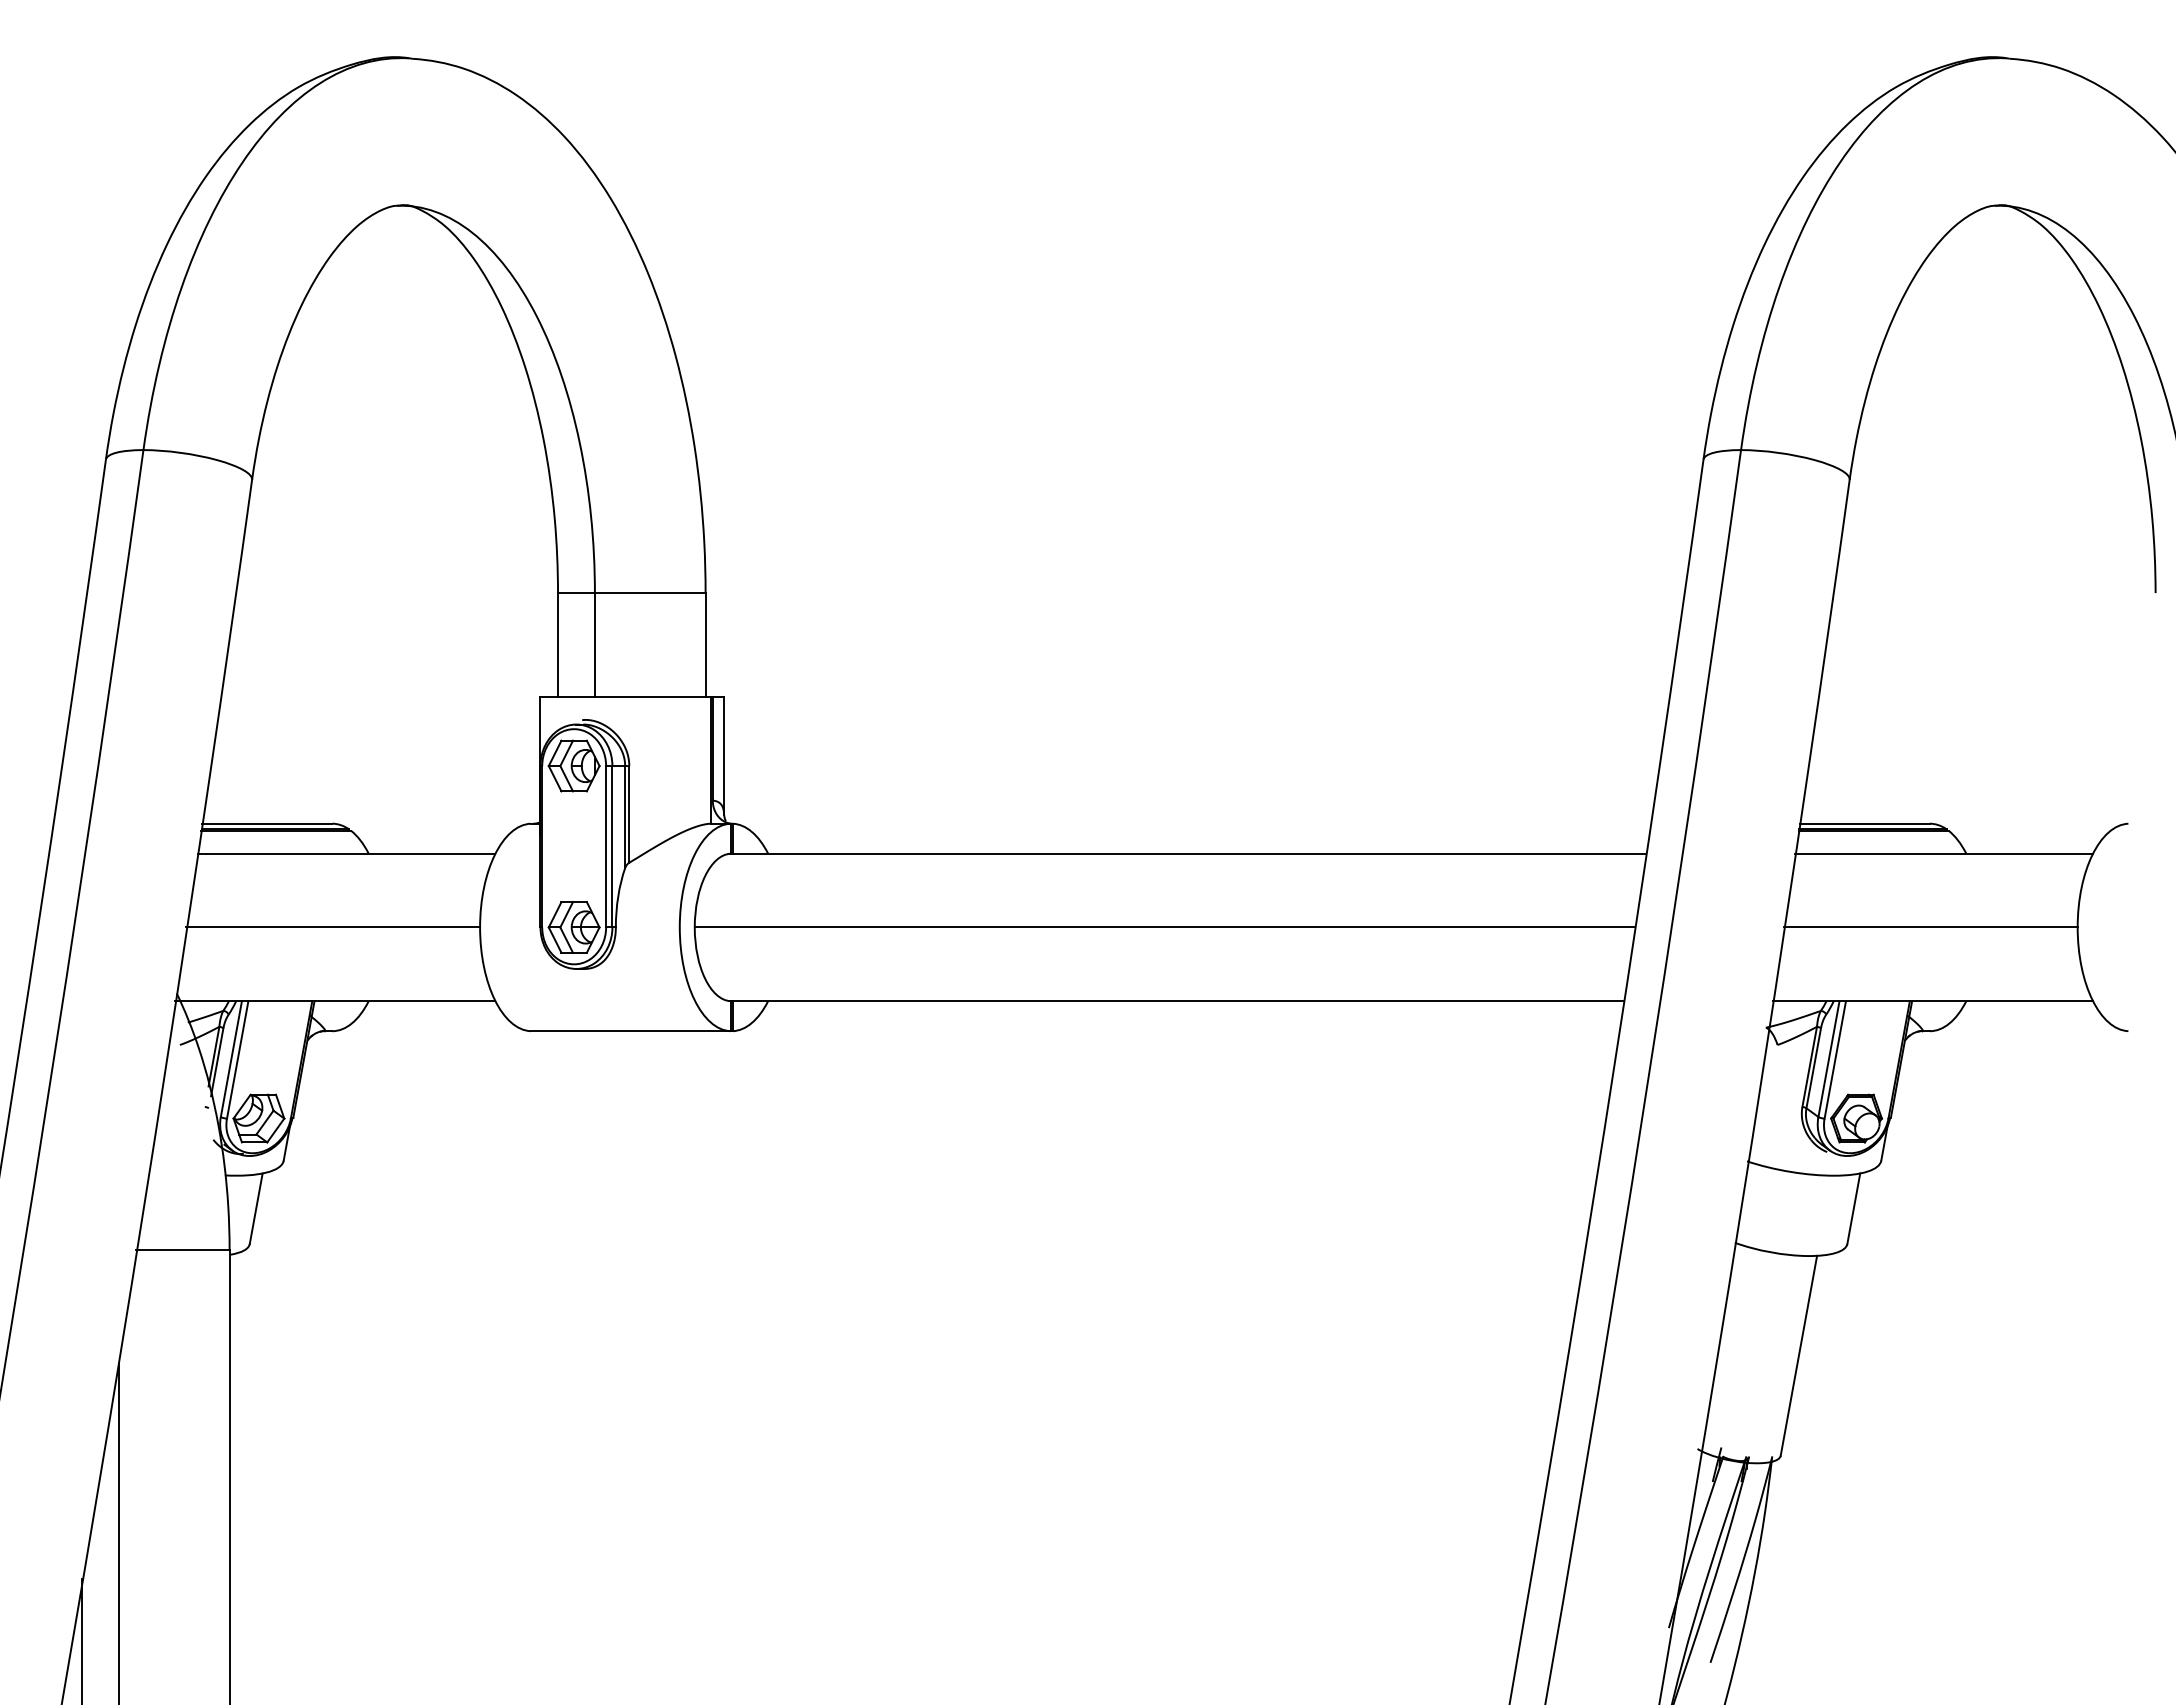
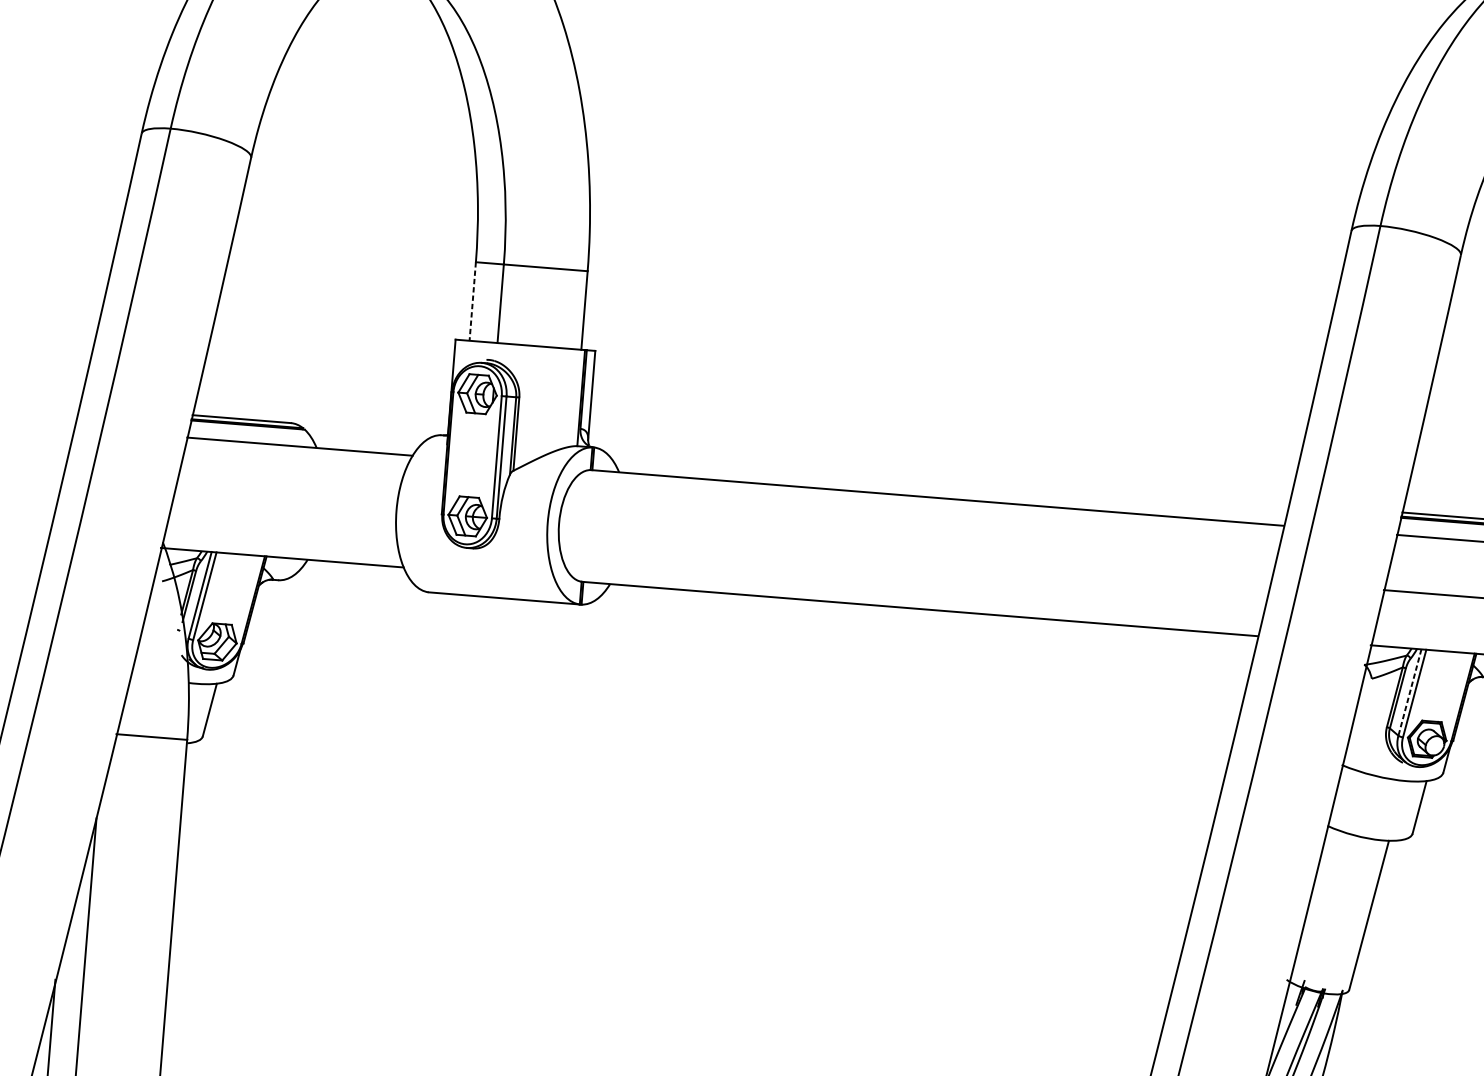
line: (558, 644) -> (473, 301), solid -> dashed
line: (333, 927) -> (285, 501), removed
line: (1164, 927) -> (914, 552), removed
line: (1828, 1059) -> (1409, 692), solid -> dashed

